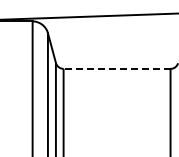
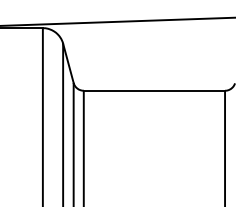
line: (117, 68) -> (154, 90), dashed -> solid

